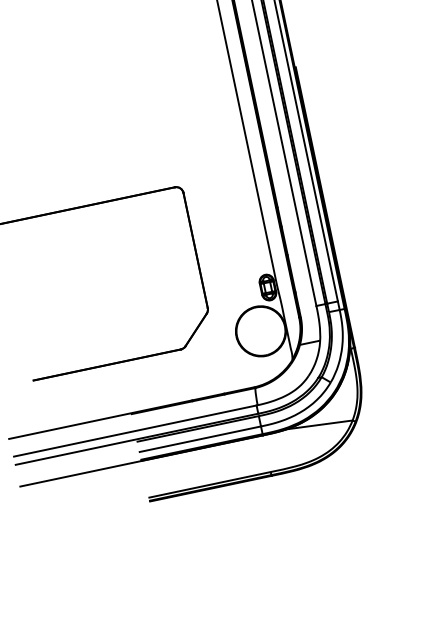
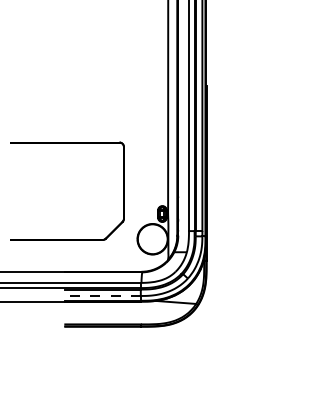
line: (200, 438) -> (103, 295), solid -> dashed

